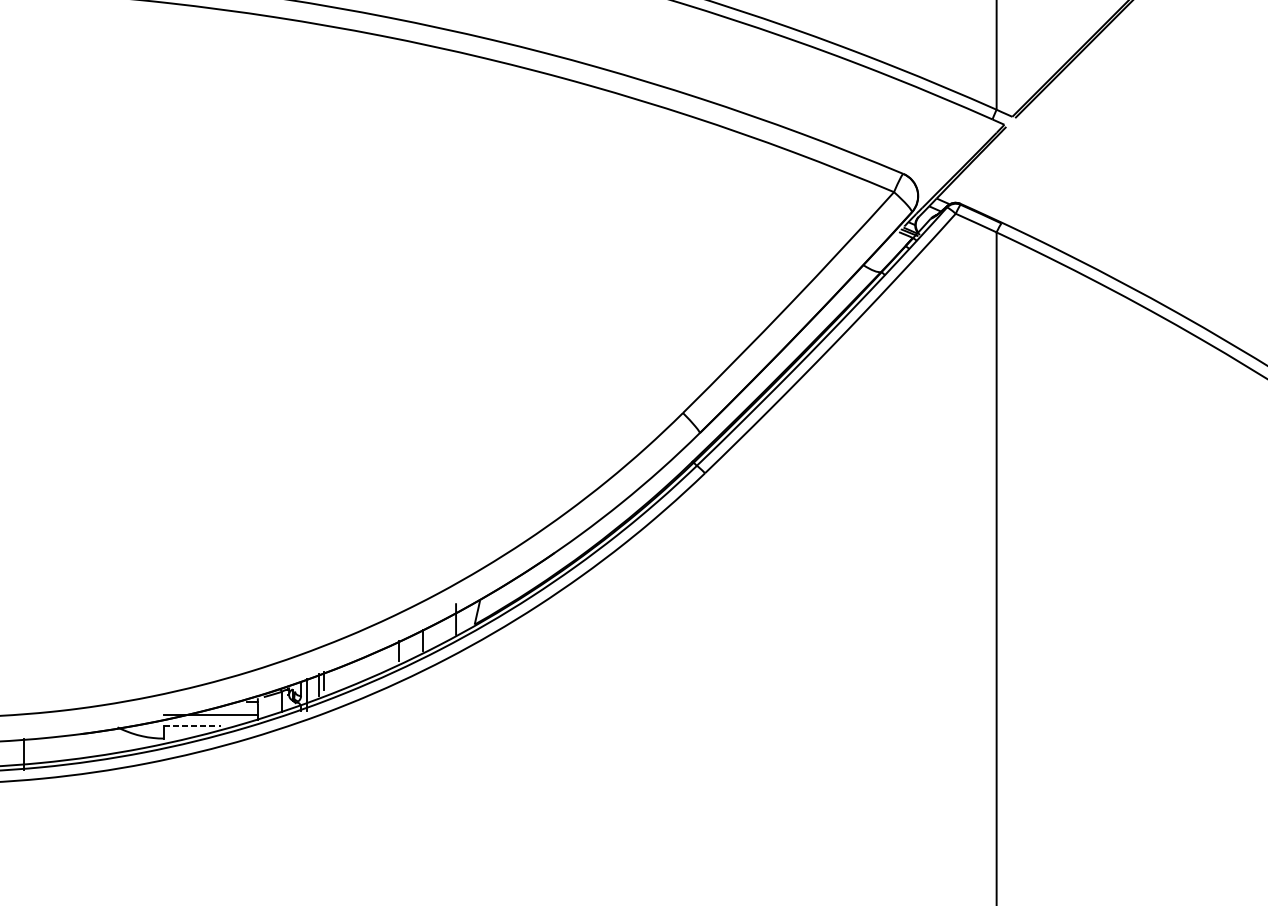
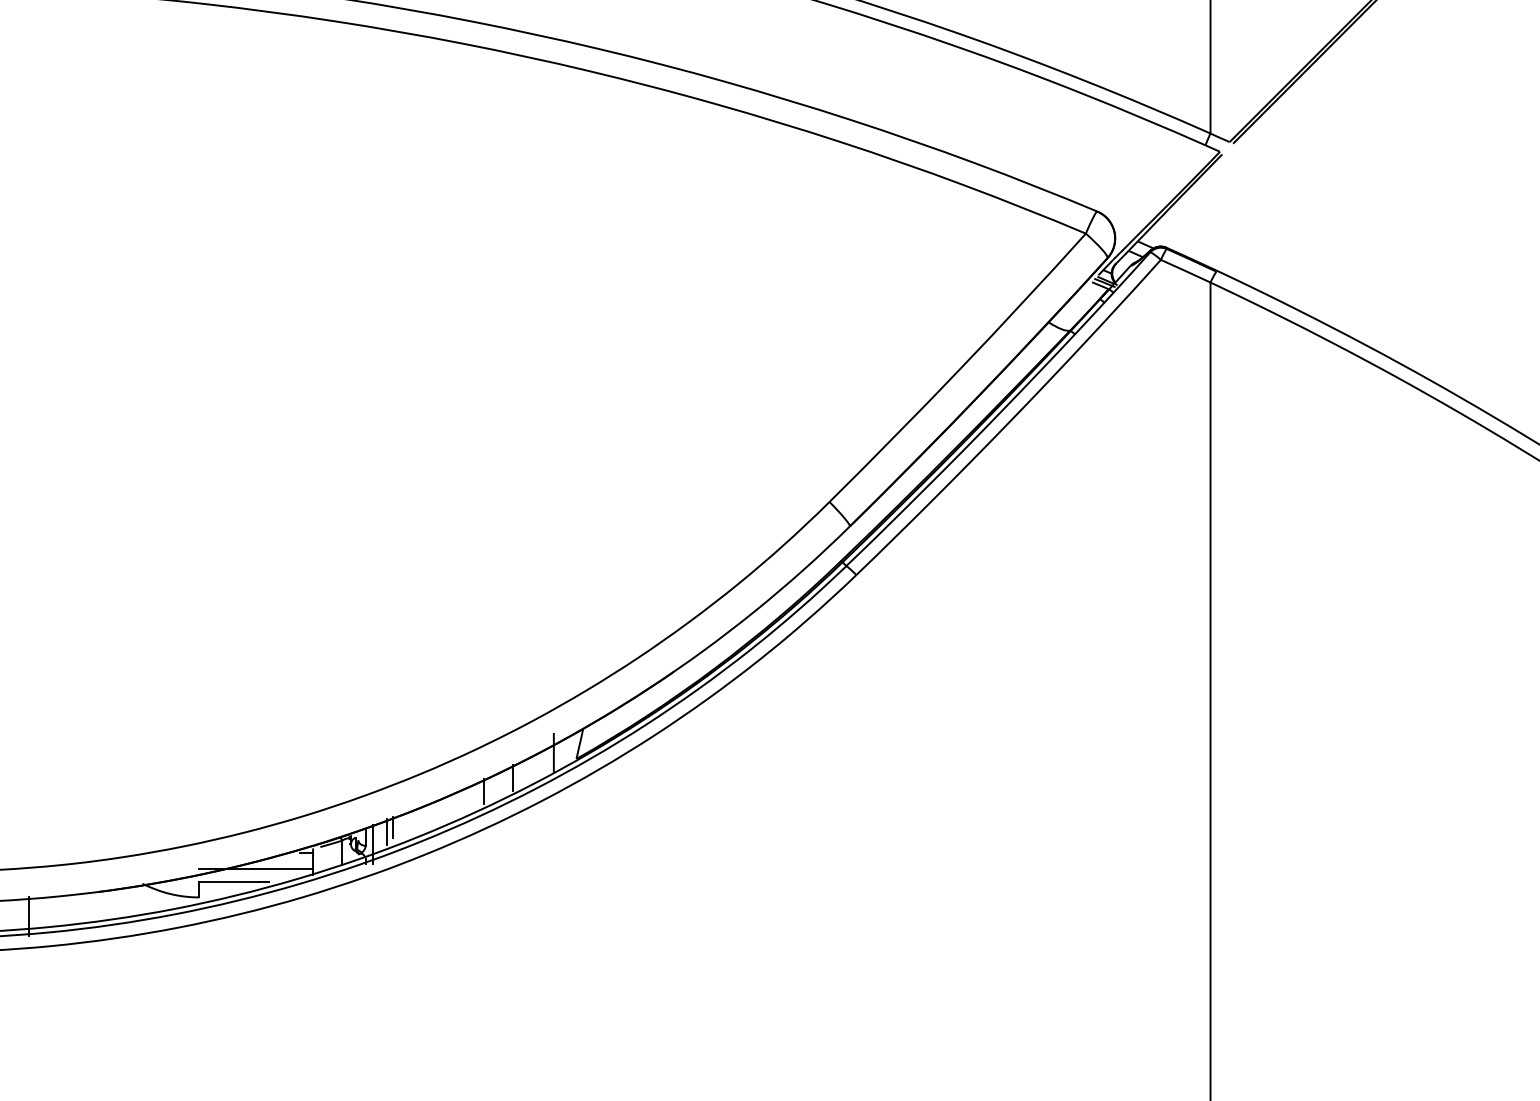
line: (192, 726) -> (233, 882), dashed -> solid

